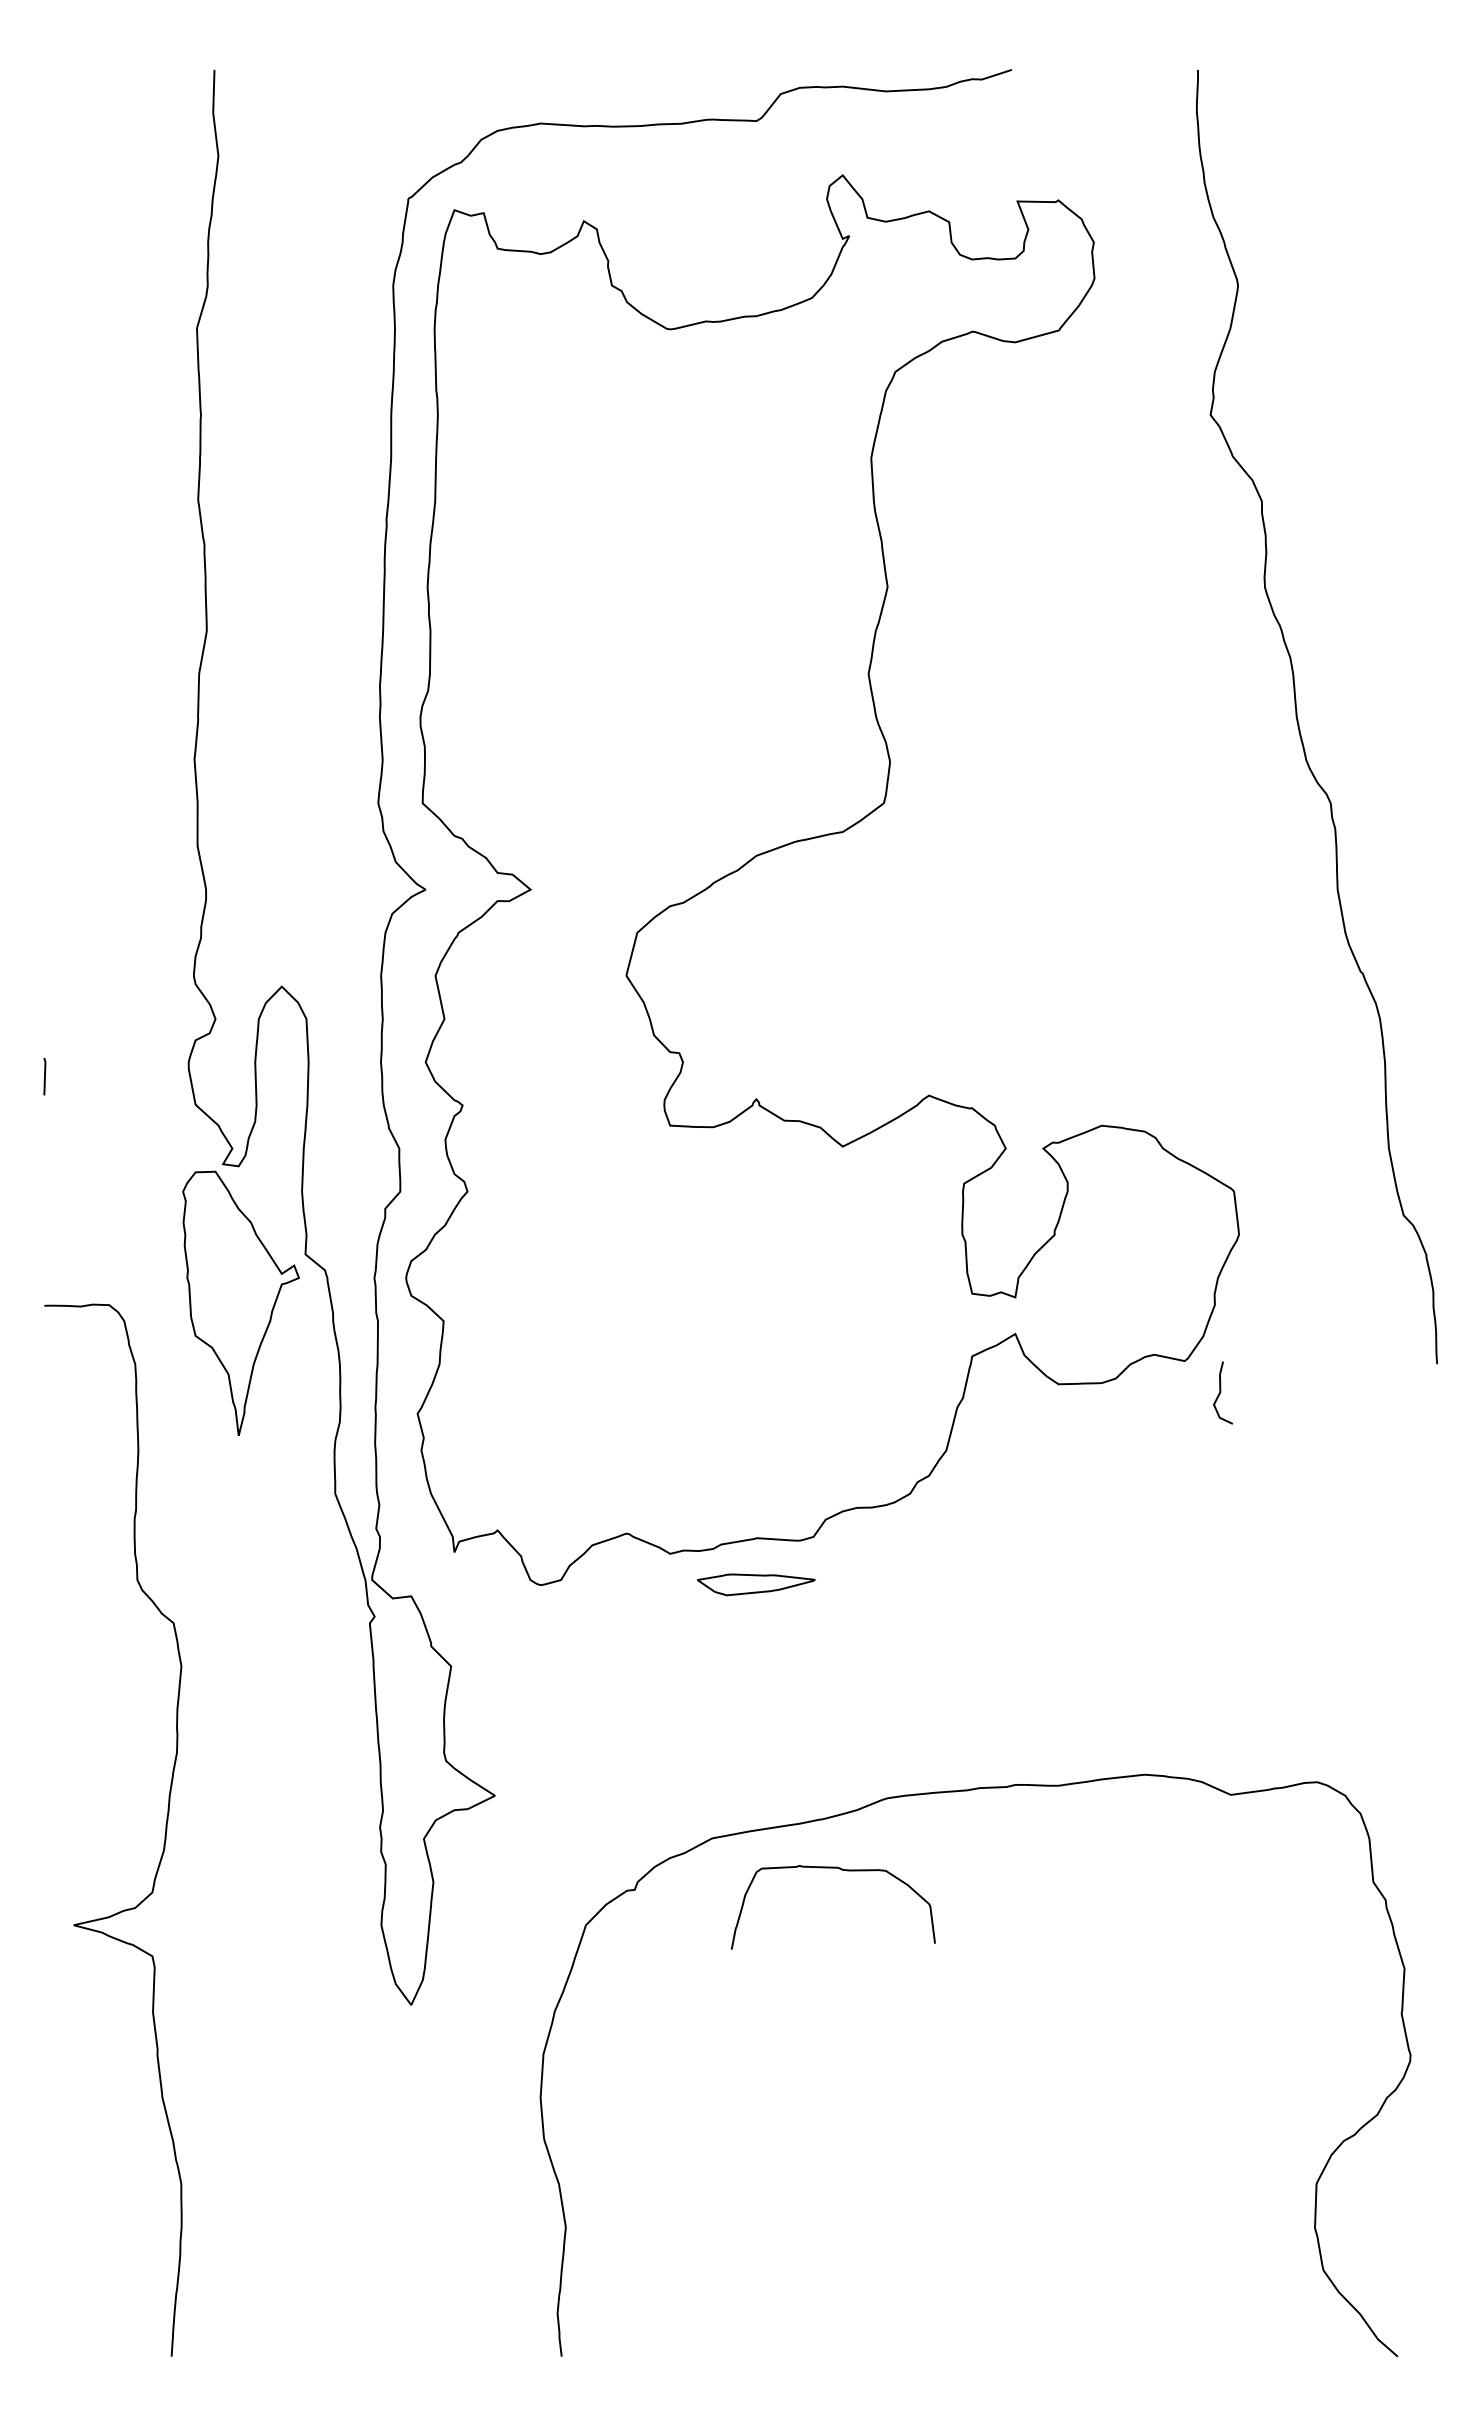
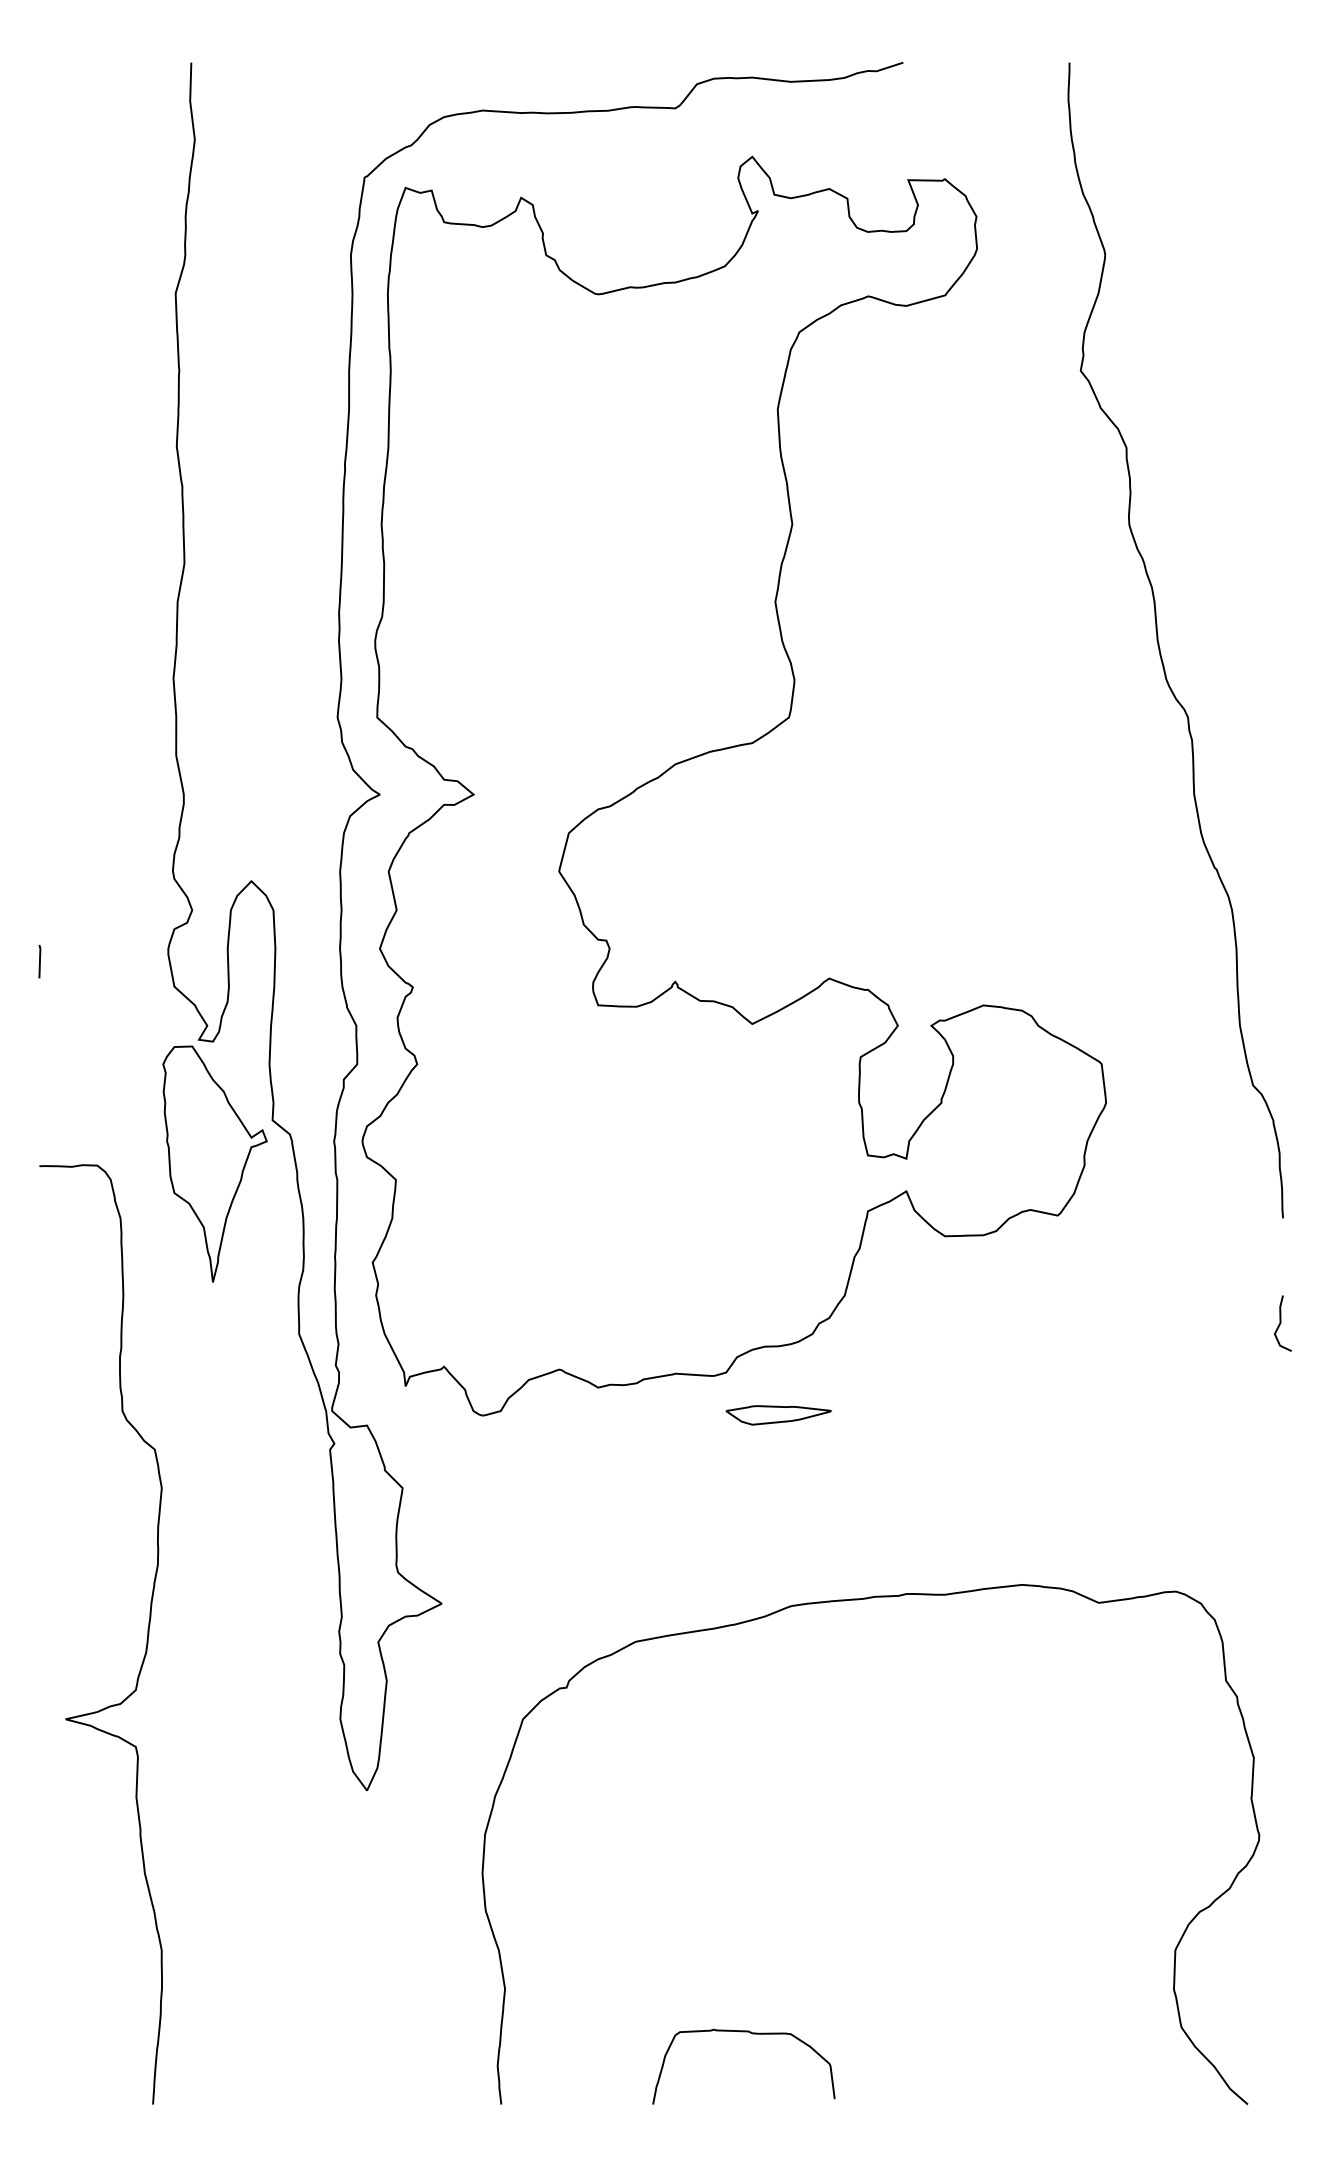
curve: (1221, 1392) -> (1281, 1323), moved
part: (756, 1584) -> (778, 1415), moved
curve: (841, 1870) -> (751, 2033), moved

